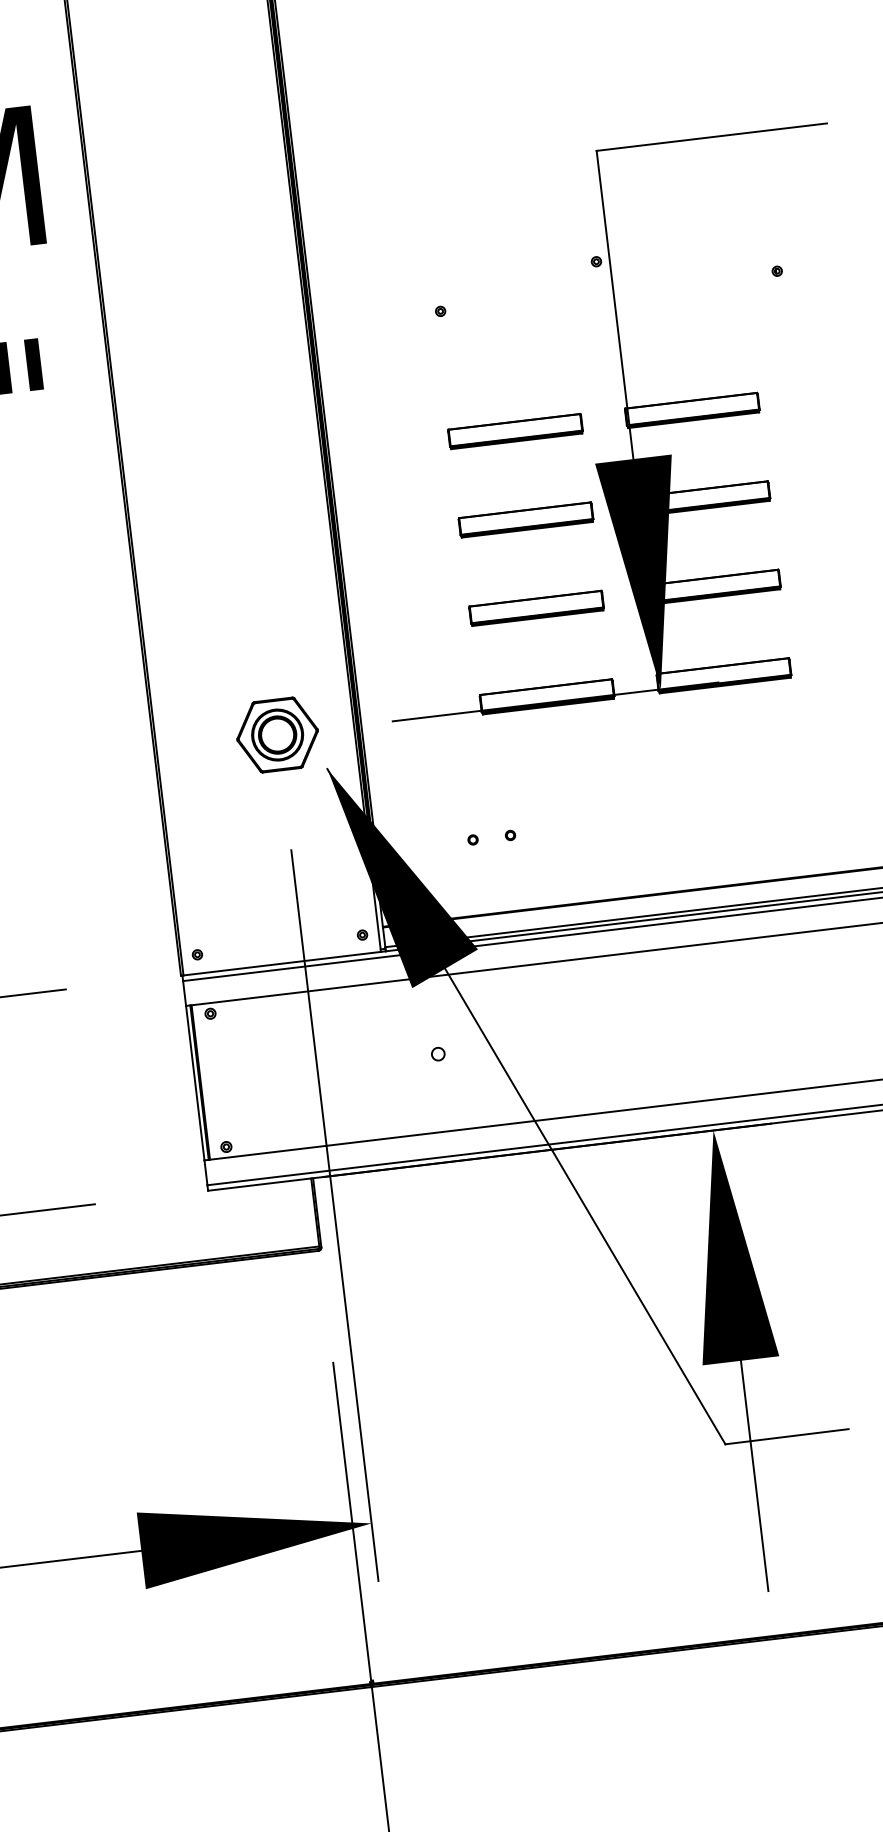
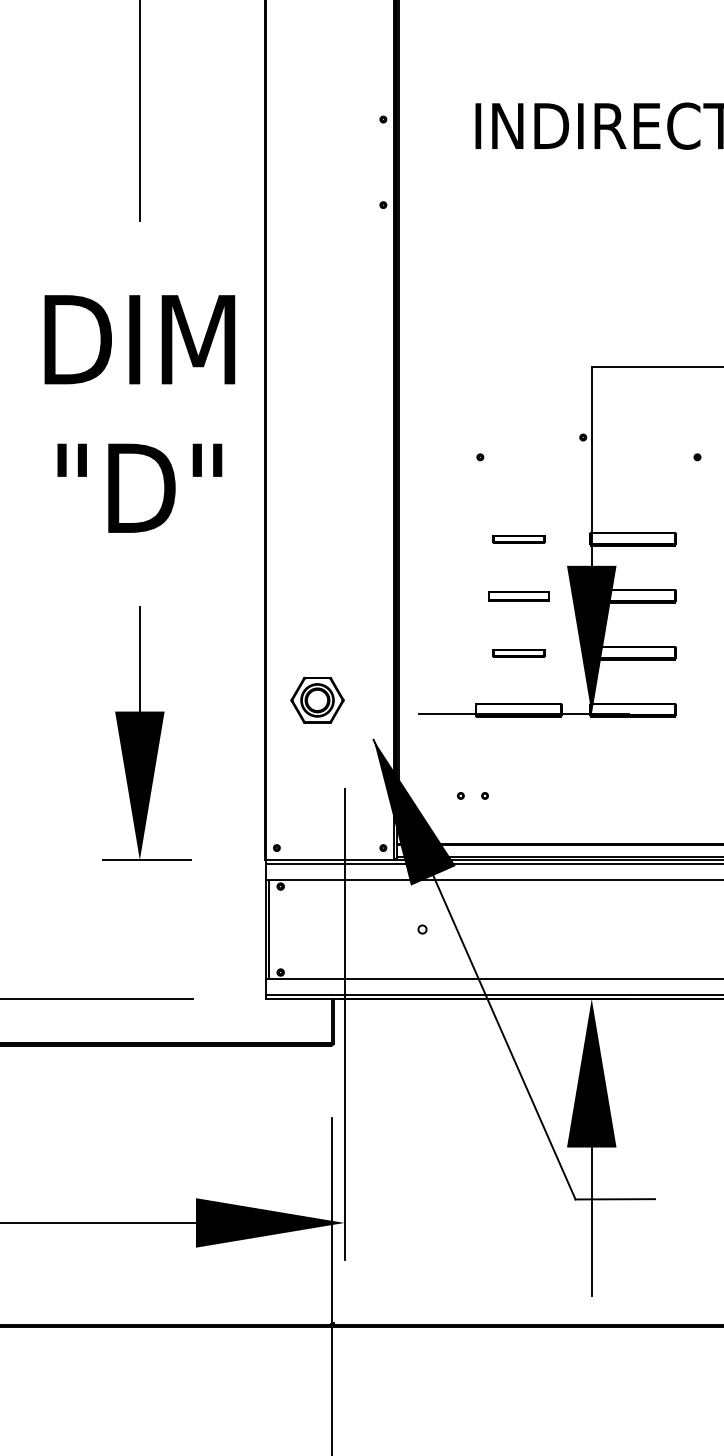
part: (514, 431) -> (518, 539), size x0.6
part: (525, 520) -> (518, 596), size x0.7
part: (536, 608) -> (518, 653), size x0.6
part: (277, 733) -> (317, 699), moved

